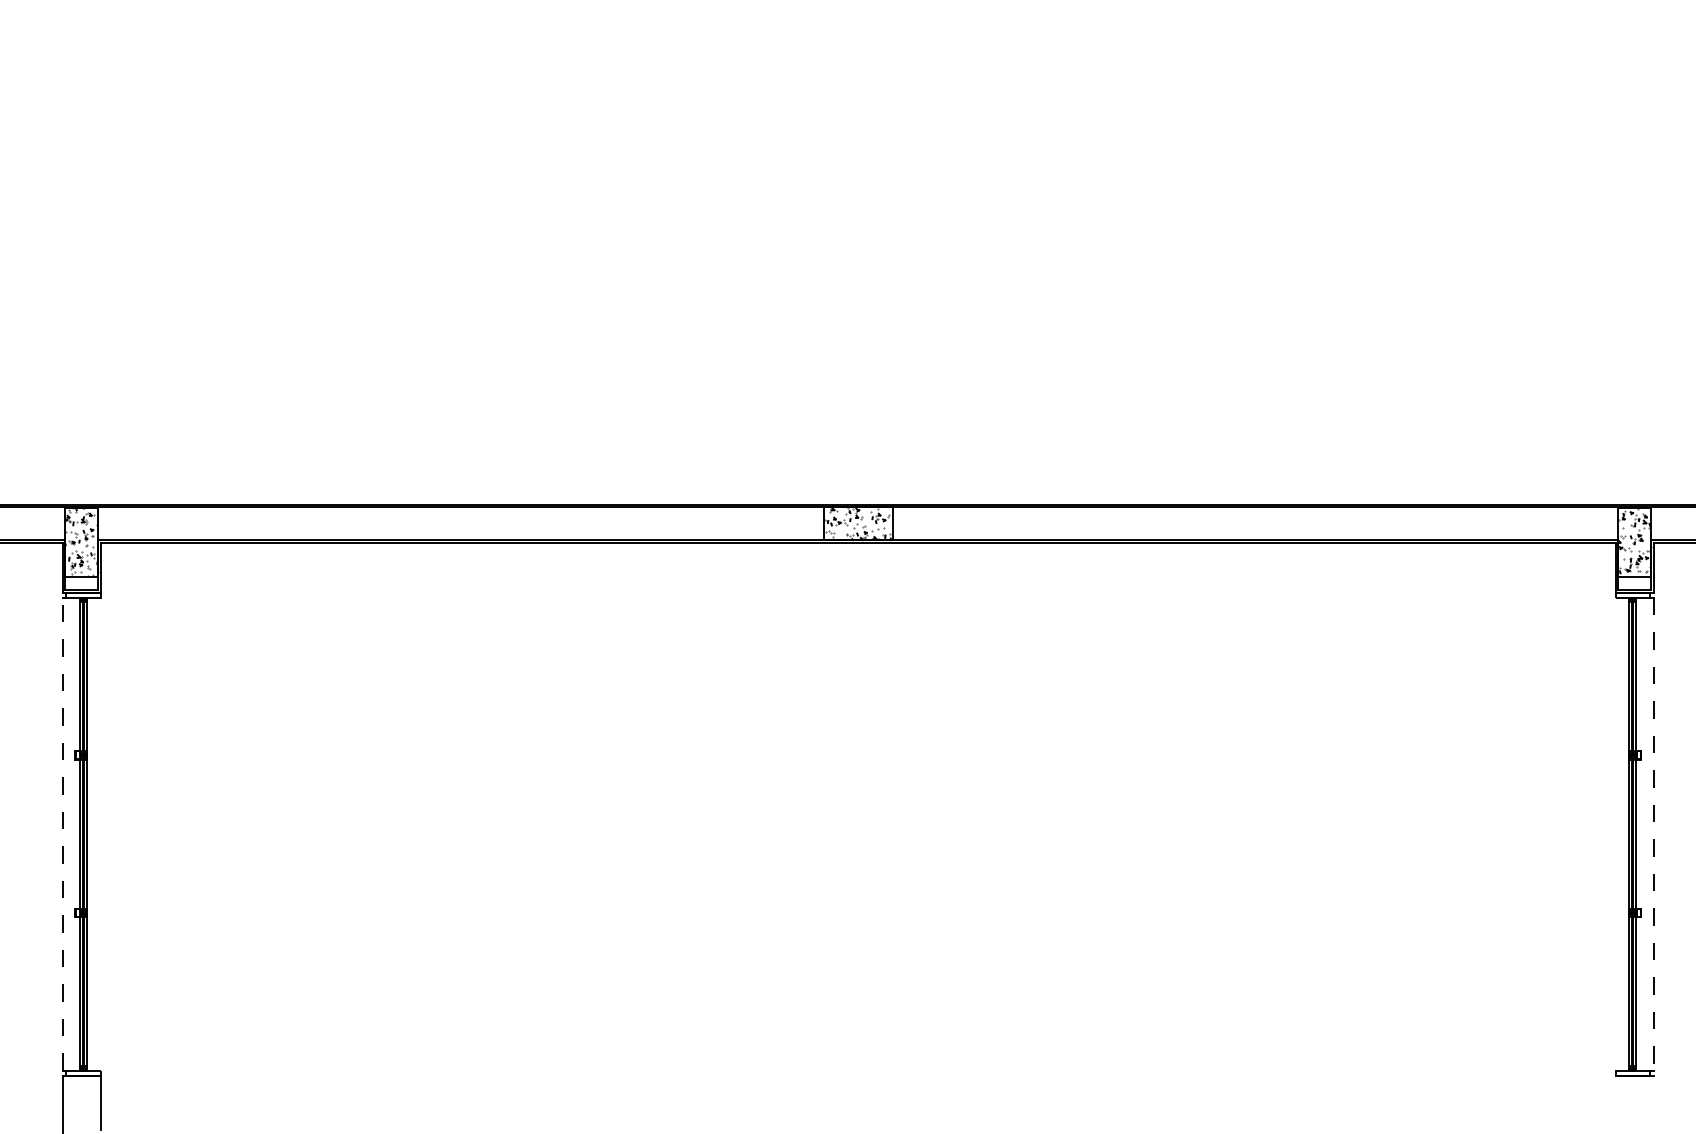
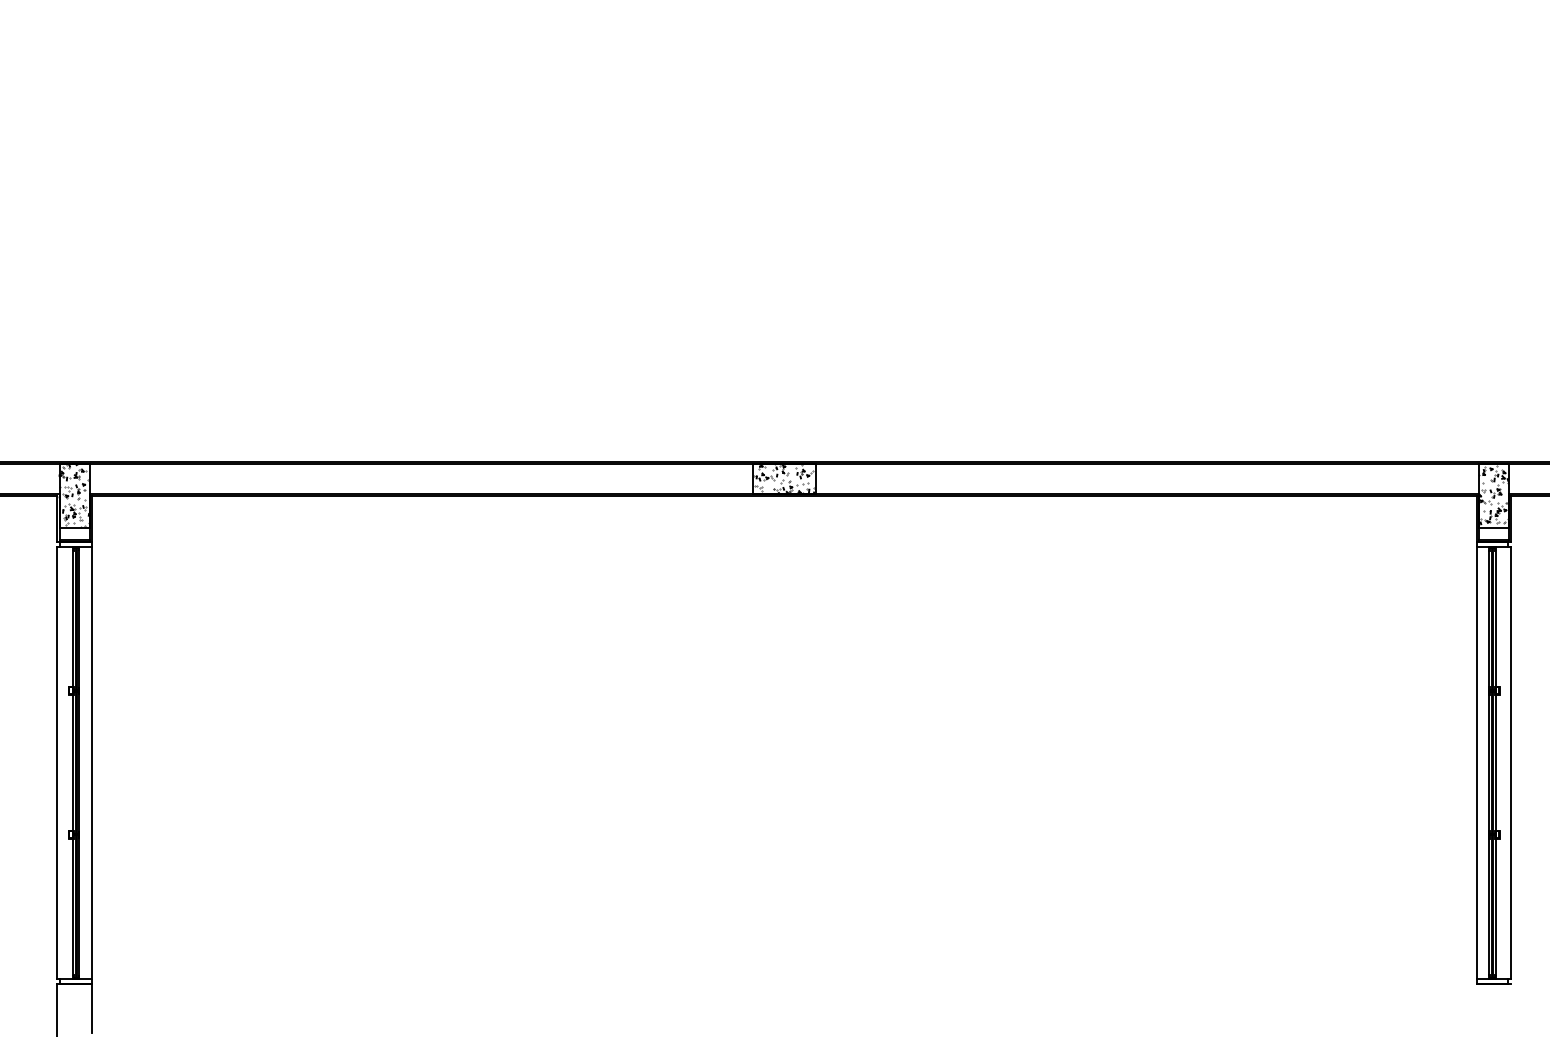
line: (63, 833) -> (57, 762), dashed -> solid
line: (100, 833) -> (91, 762), added
line: (1615, 833) -> (1476, 762), added
line: (1653, 835) -> (1511, 763), dashed -> solid

